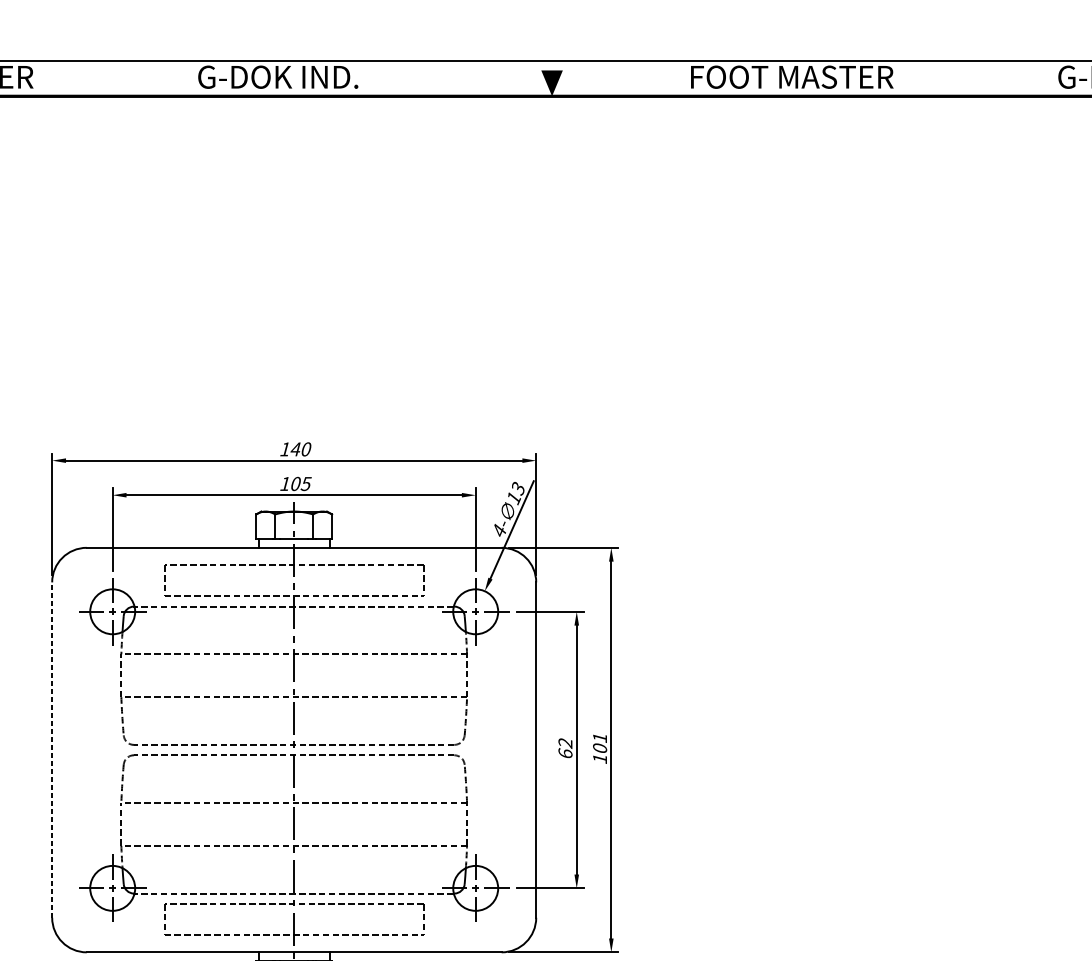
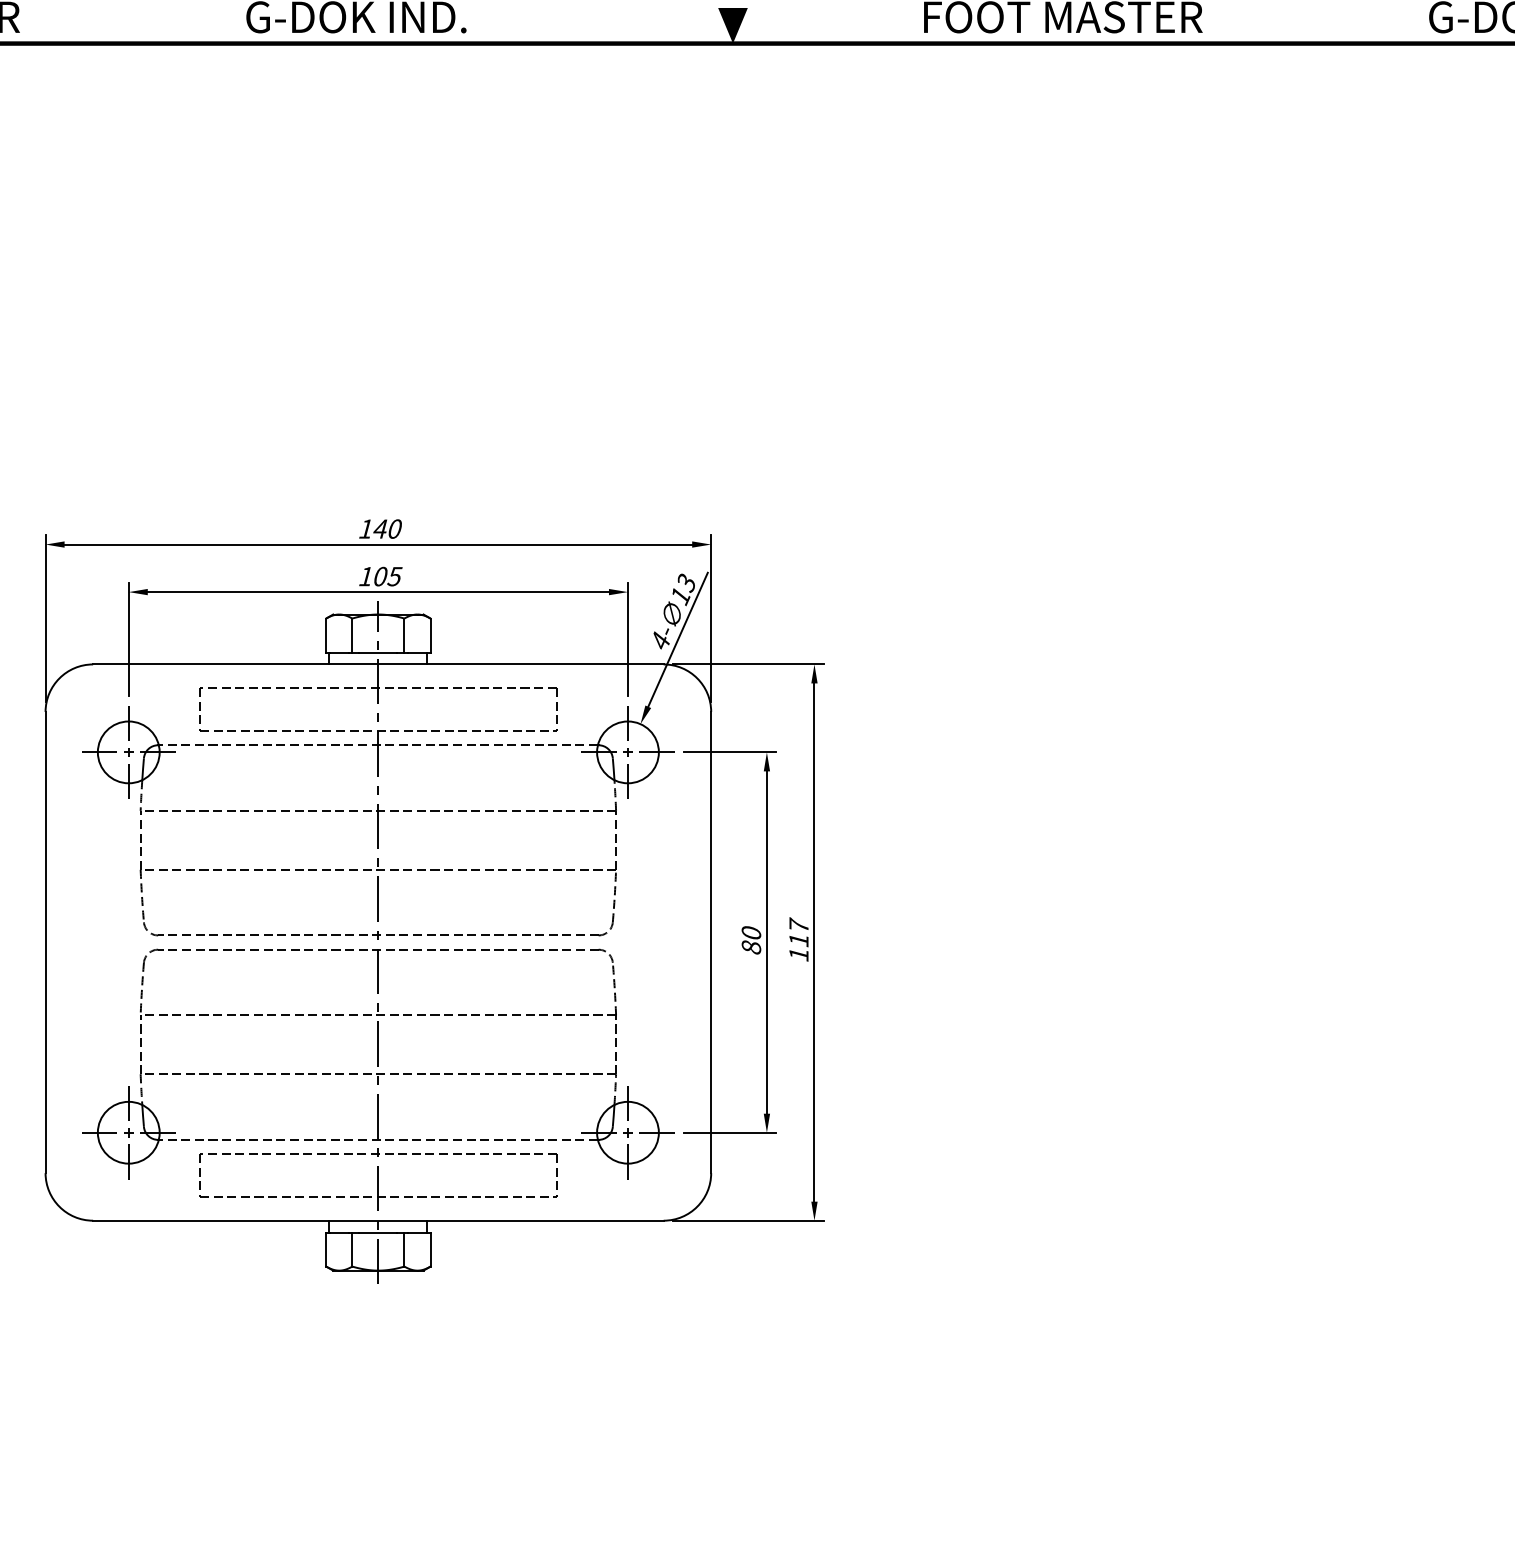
text: (599, 742) -> (798, 932), 101 -> 117
text: (565, 748) -> (751, 940), 62 -> 80
line: (52, 750) -> (45, 942), dashed -> solid

